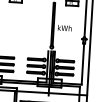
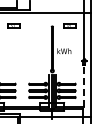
line: (82, 63) -> (84, 85), solid -> dashed

